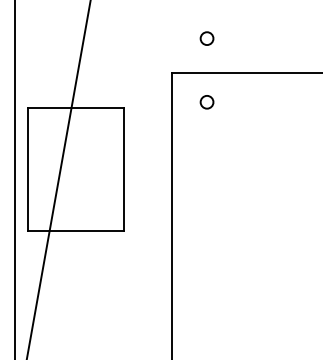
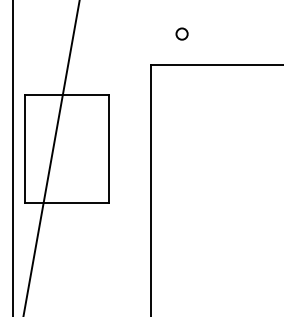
circle: (206, 101) -> (181, 89), removed

